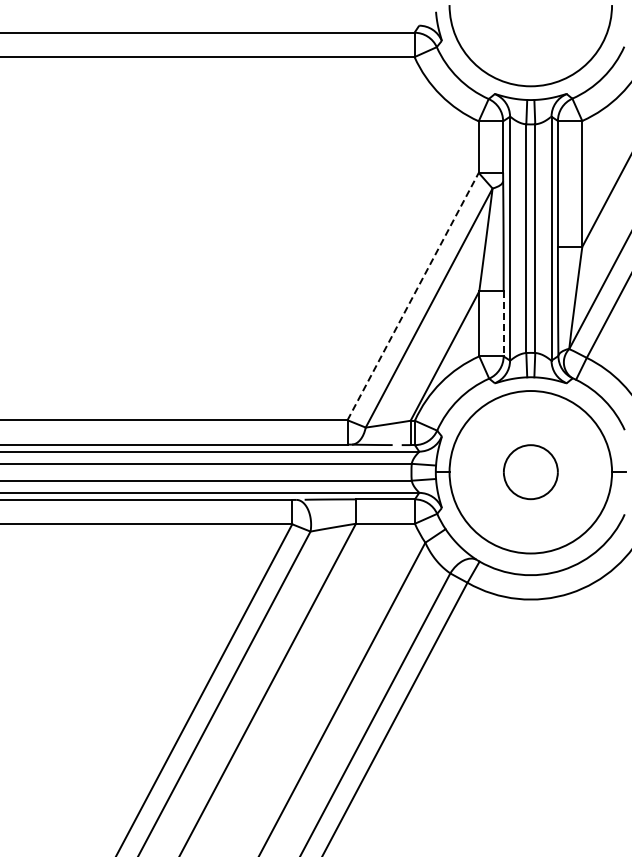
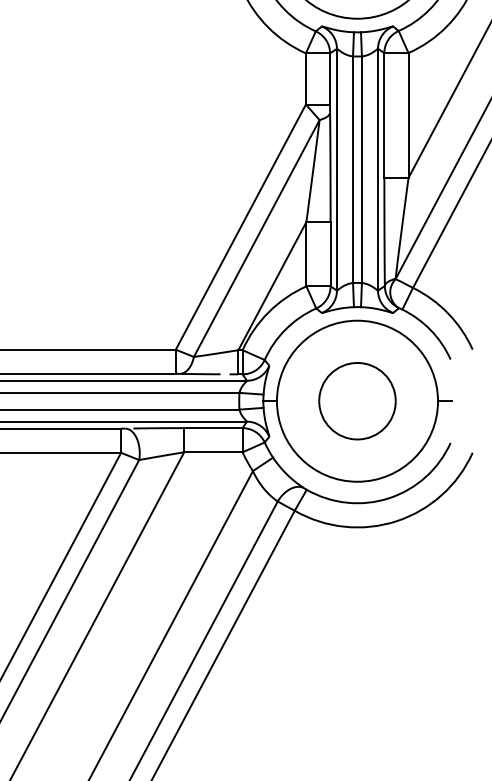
line: (413, 296) -> (241, 227), dashed -> solid
line: (503, 323) -> (330, 253), dashed -> solid
part: (530, 471) -> (357, 400), size x1.43

